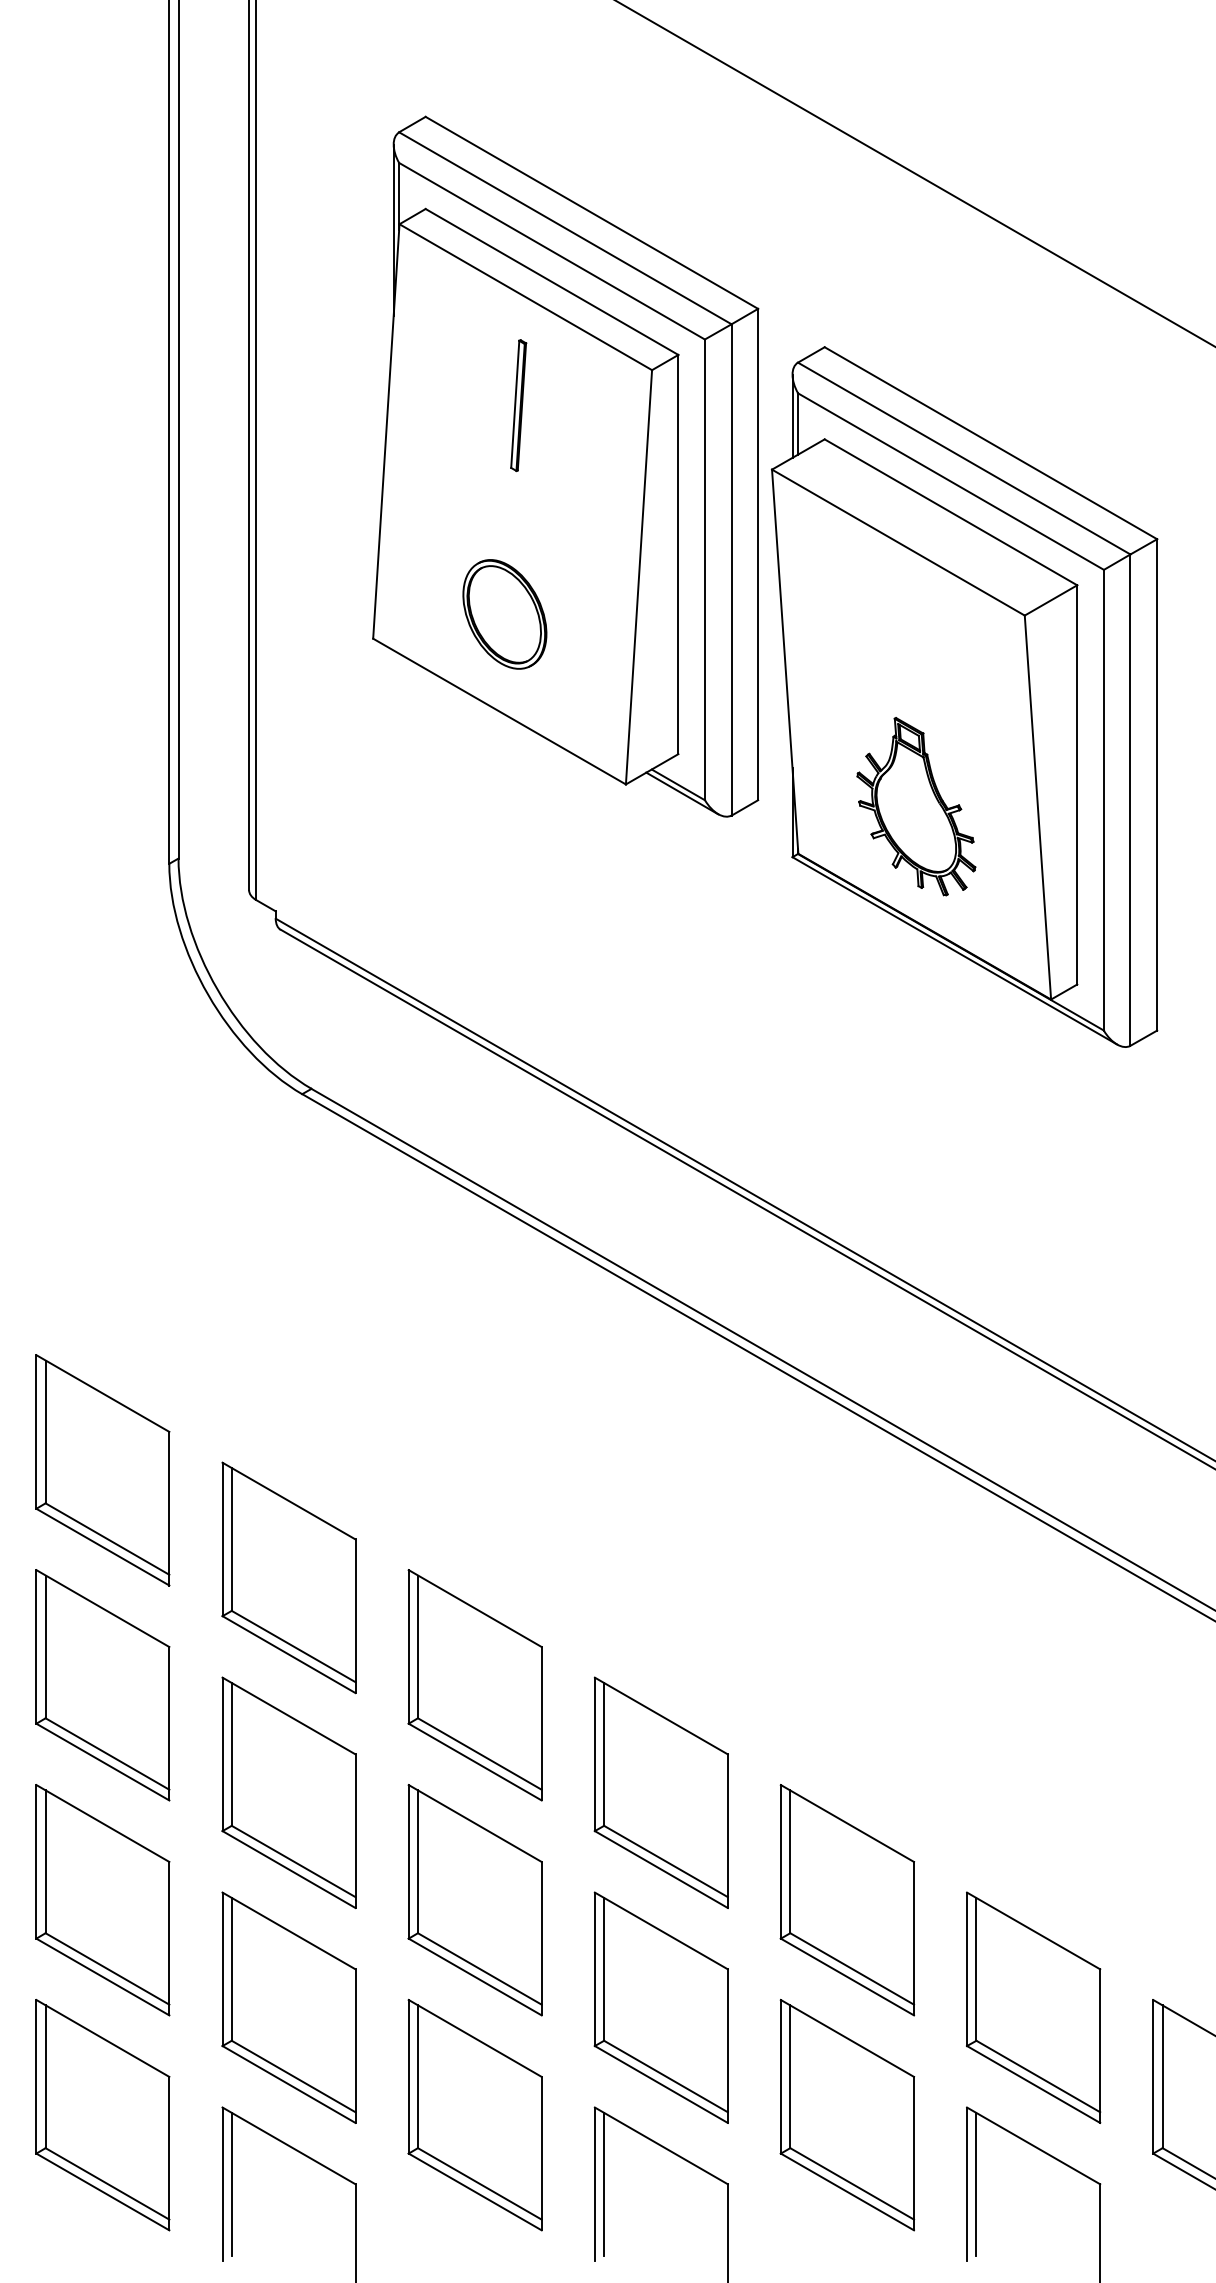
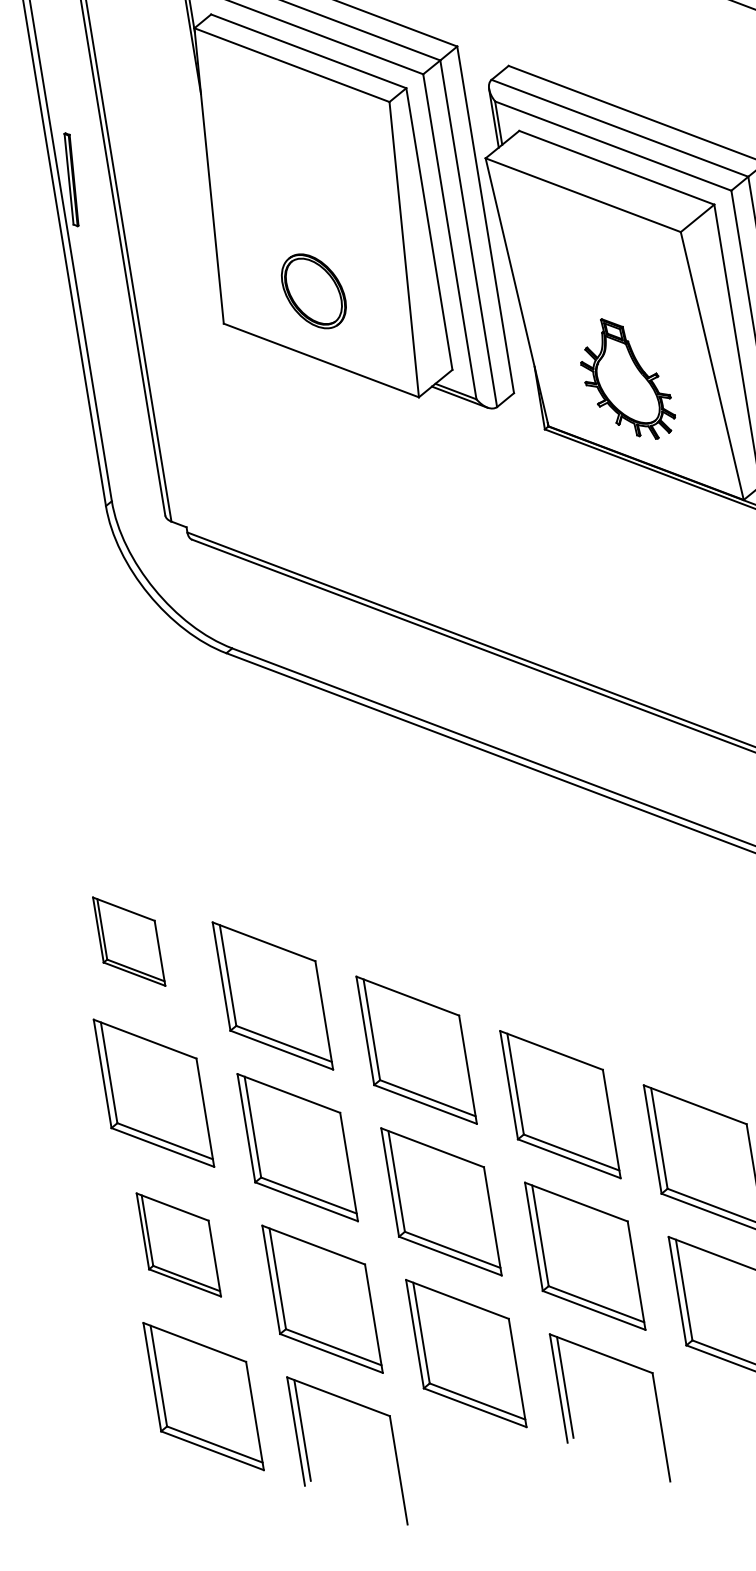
part: (518, 405) -> (71, 179), moved
part: (102, 1470) -> (128, 941), size x0.6
part: (102, 1900) -> (178, 1245), size x0.7

